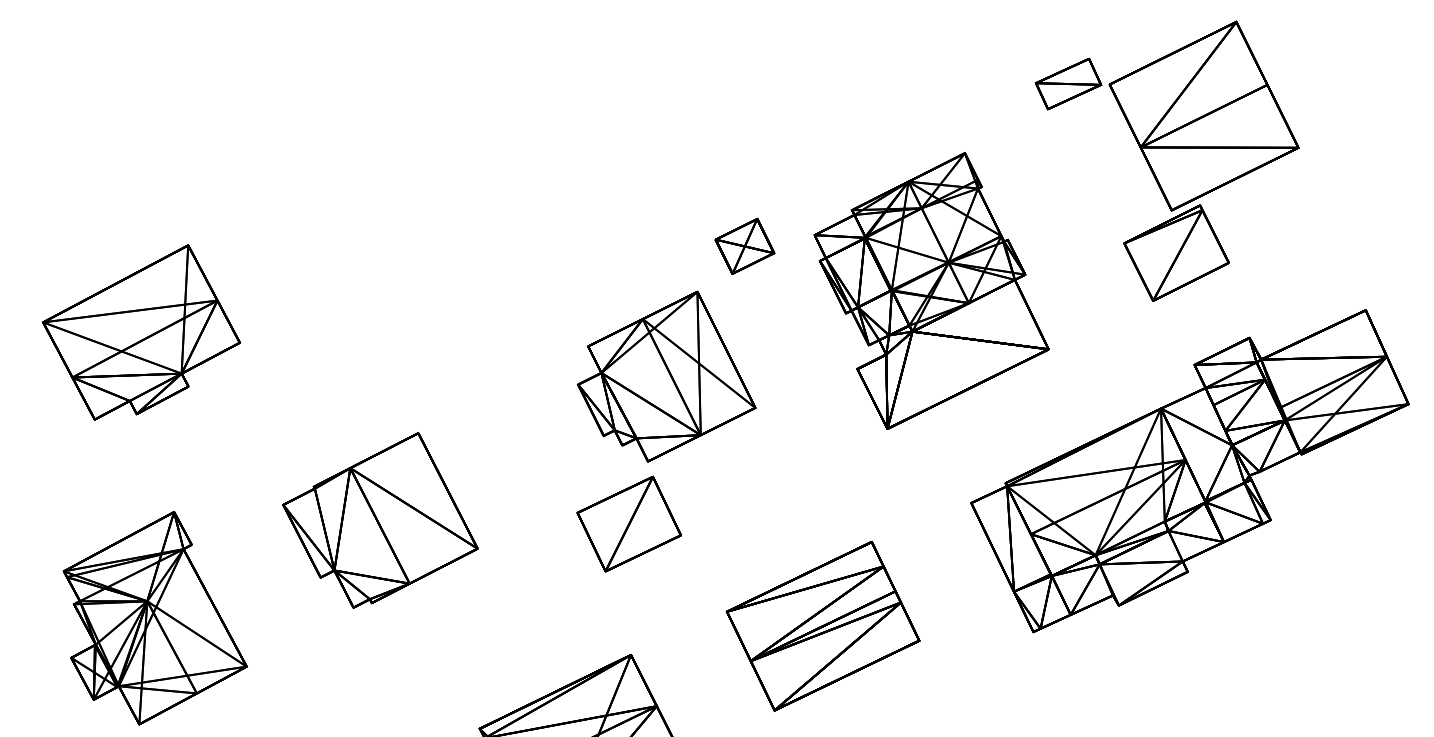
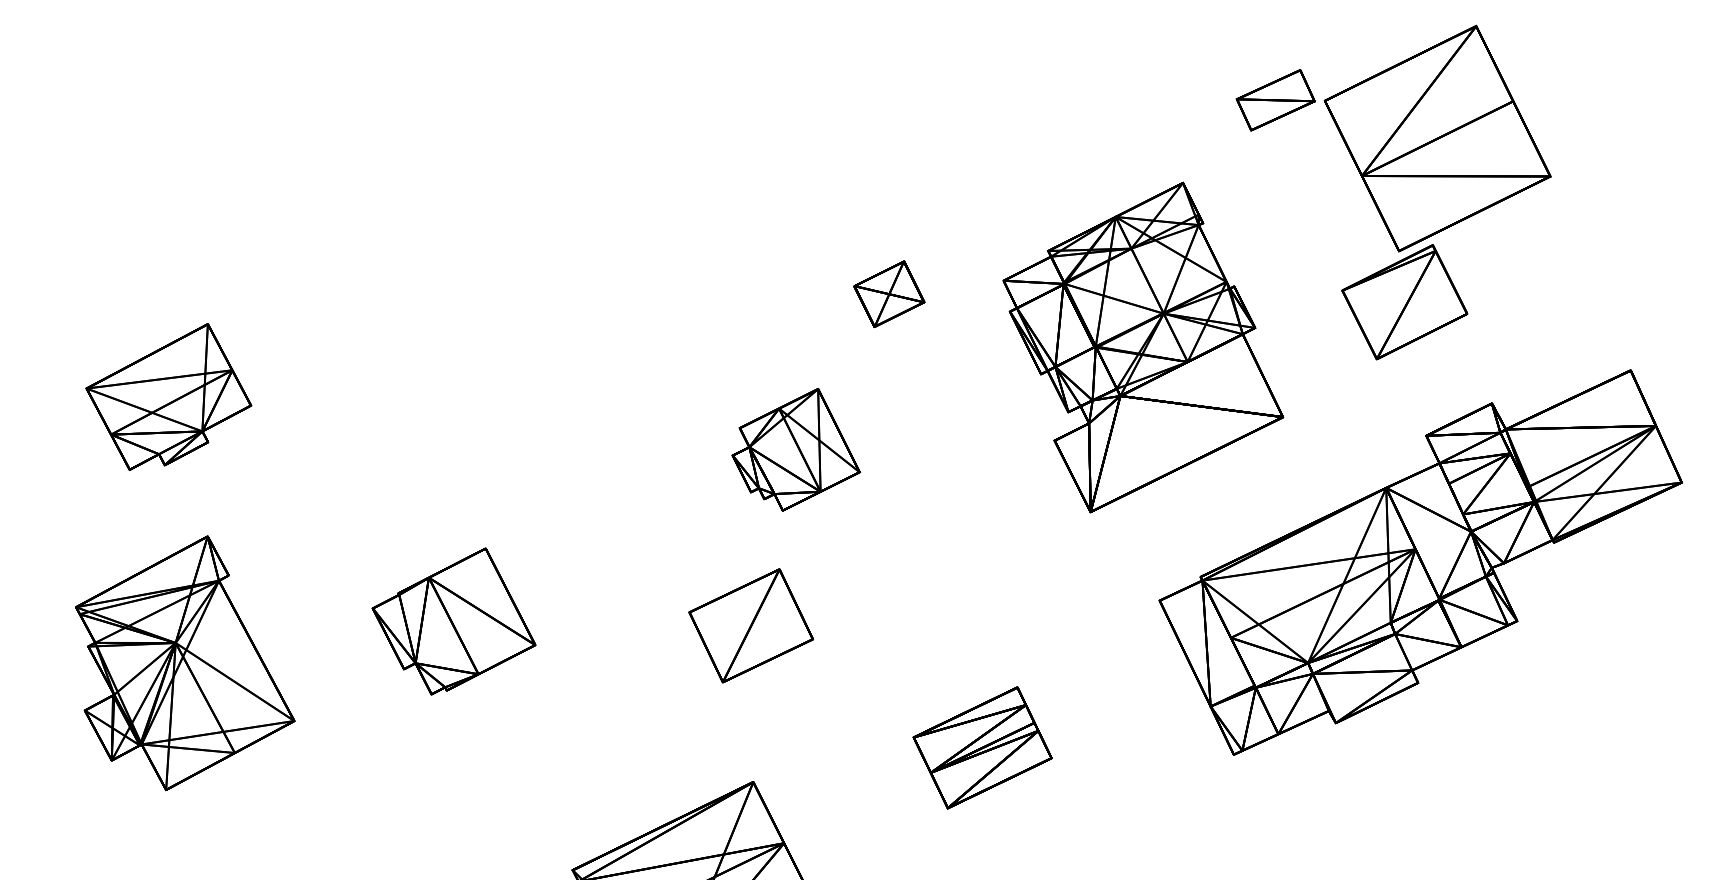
part: (931, 291) -> (1143, 347), moved
part: (141, 332) -> (168, 396), size x0.7
part: (667, 376) -> (796, 449), size x0.6
part: (379, 520) -> (453, 621), size x0.7
part: (155, 618) -> (185, 663), moved
part: (822, 626) -> (982, 747), size x0.6

